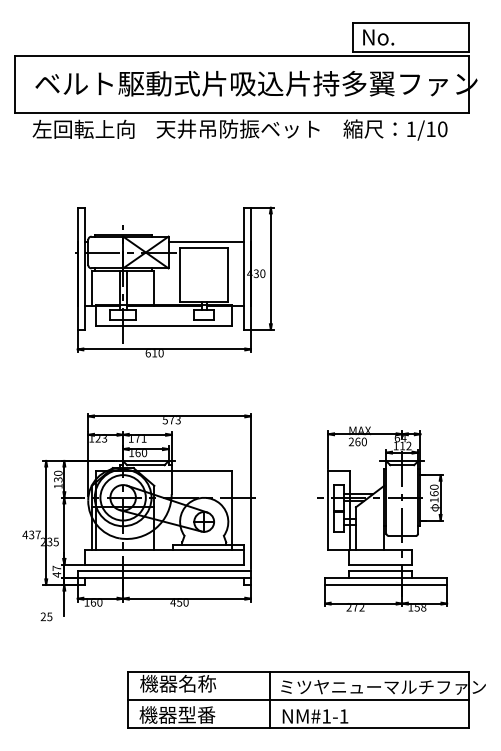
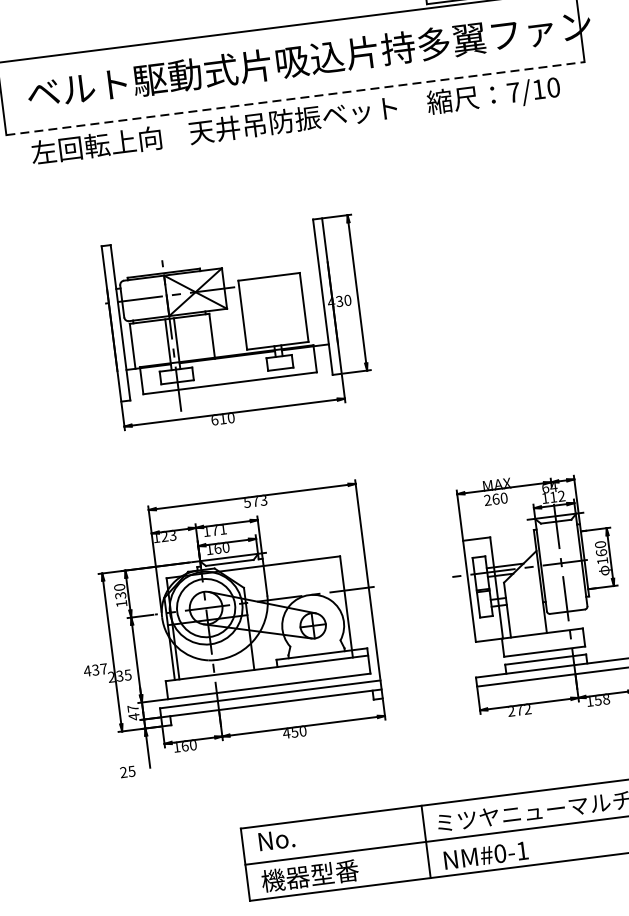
line: (242, 112) -> (296, 98), solid -> dashed
text: (411, 128) -> (513, 91), 1/10 -> 7/10
line: (205, 242) -> (269, 269), removed
text: (178, 683) -> (306, 835), 機器名称 -> No.
text: (326, 716) -> (500, 853), NM#1-1 -> NM#0-1

